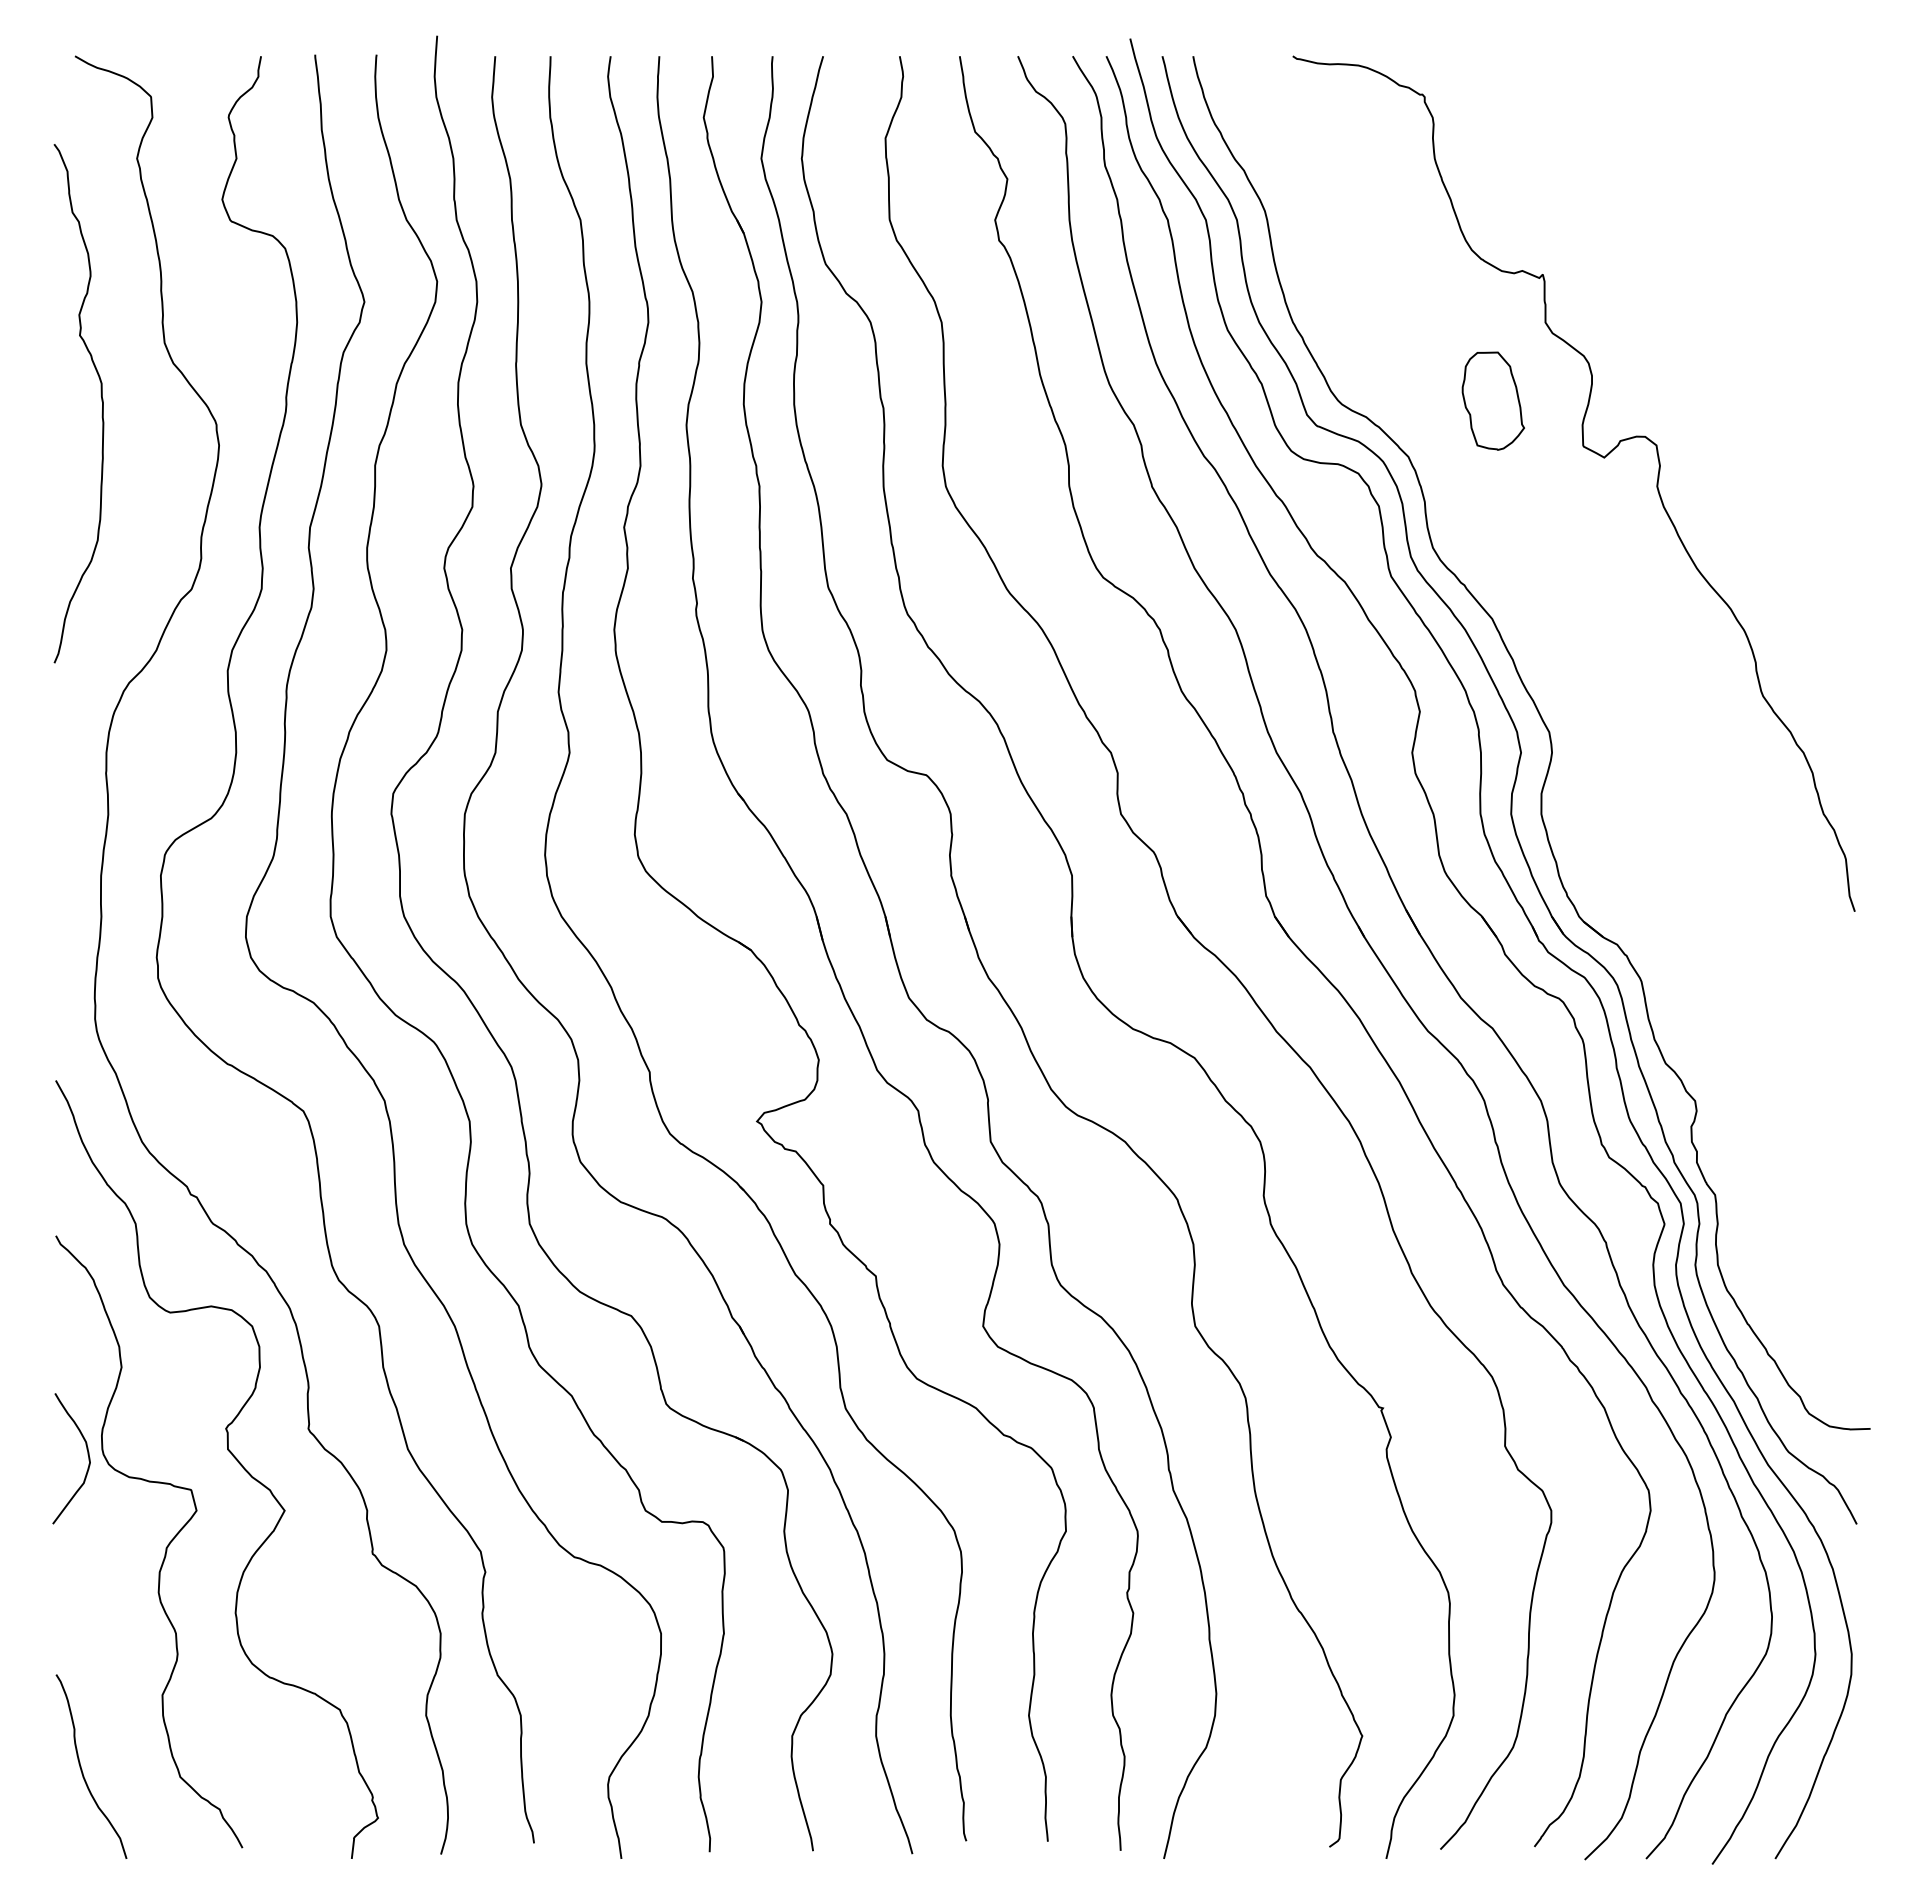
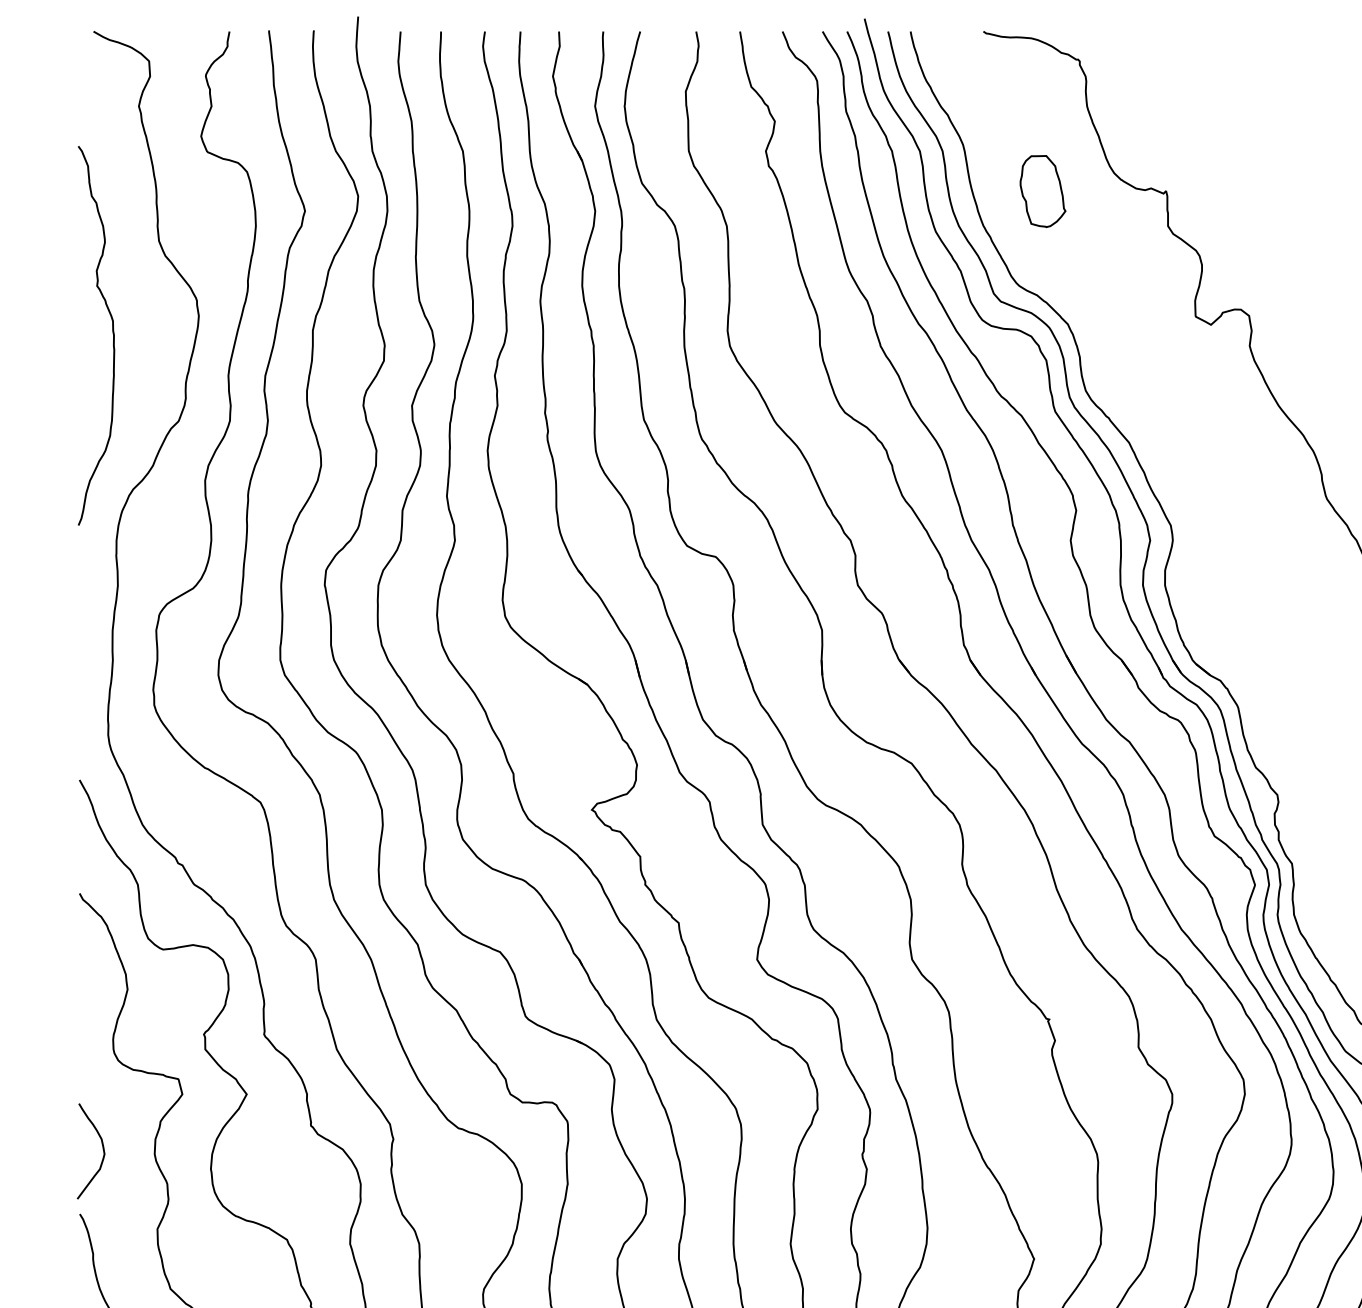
part: (1492, 400) -> (1042, 191), moved
curve: (101, 401) -> (112, 334), moved
curve: (87, 1454) -> (102, 1148), moved

